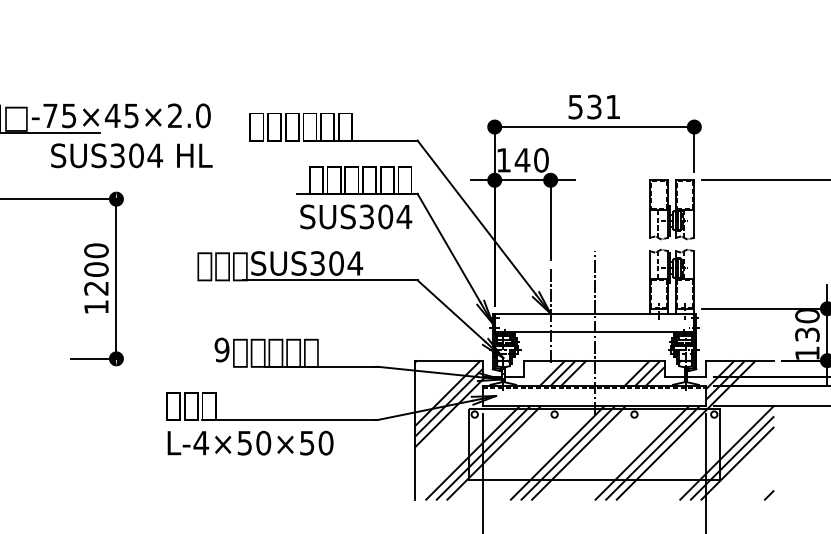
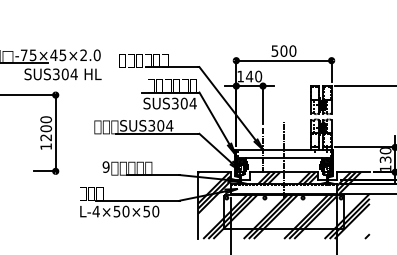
text: (604, 105) -> (288, 50), 531 -> 500

